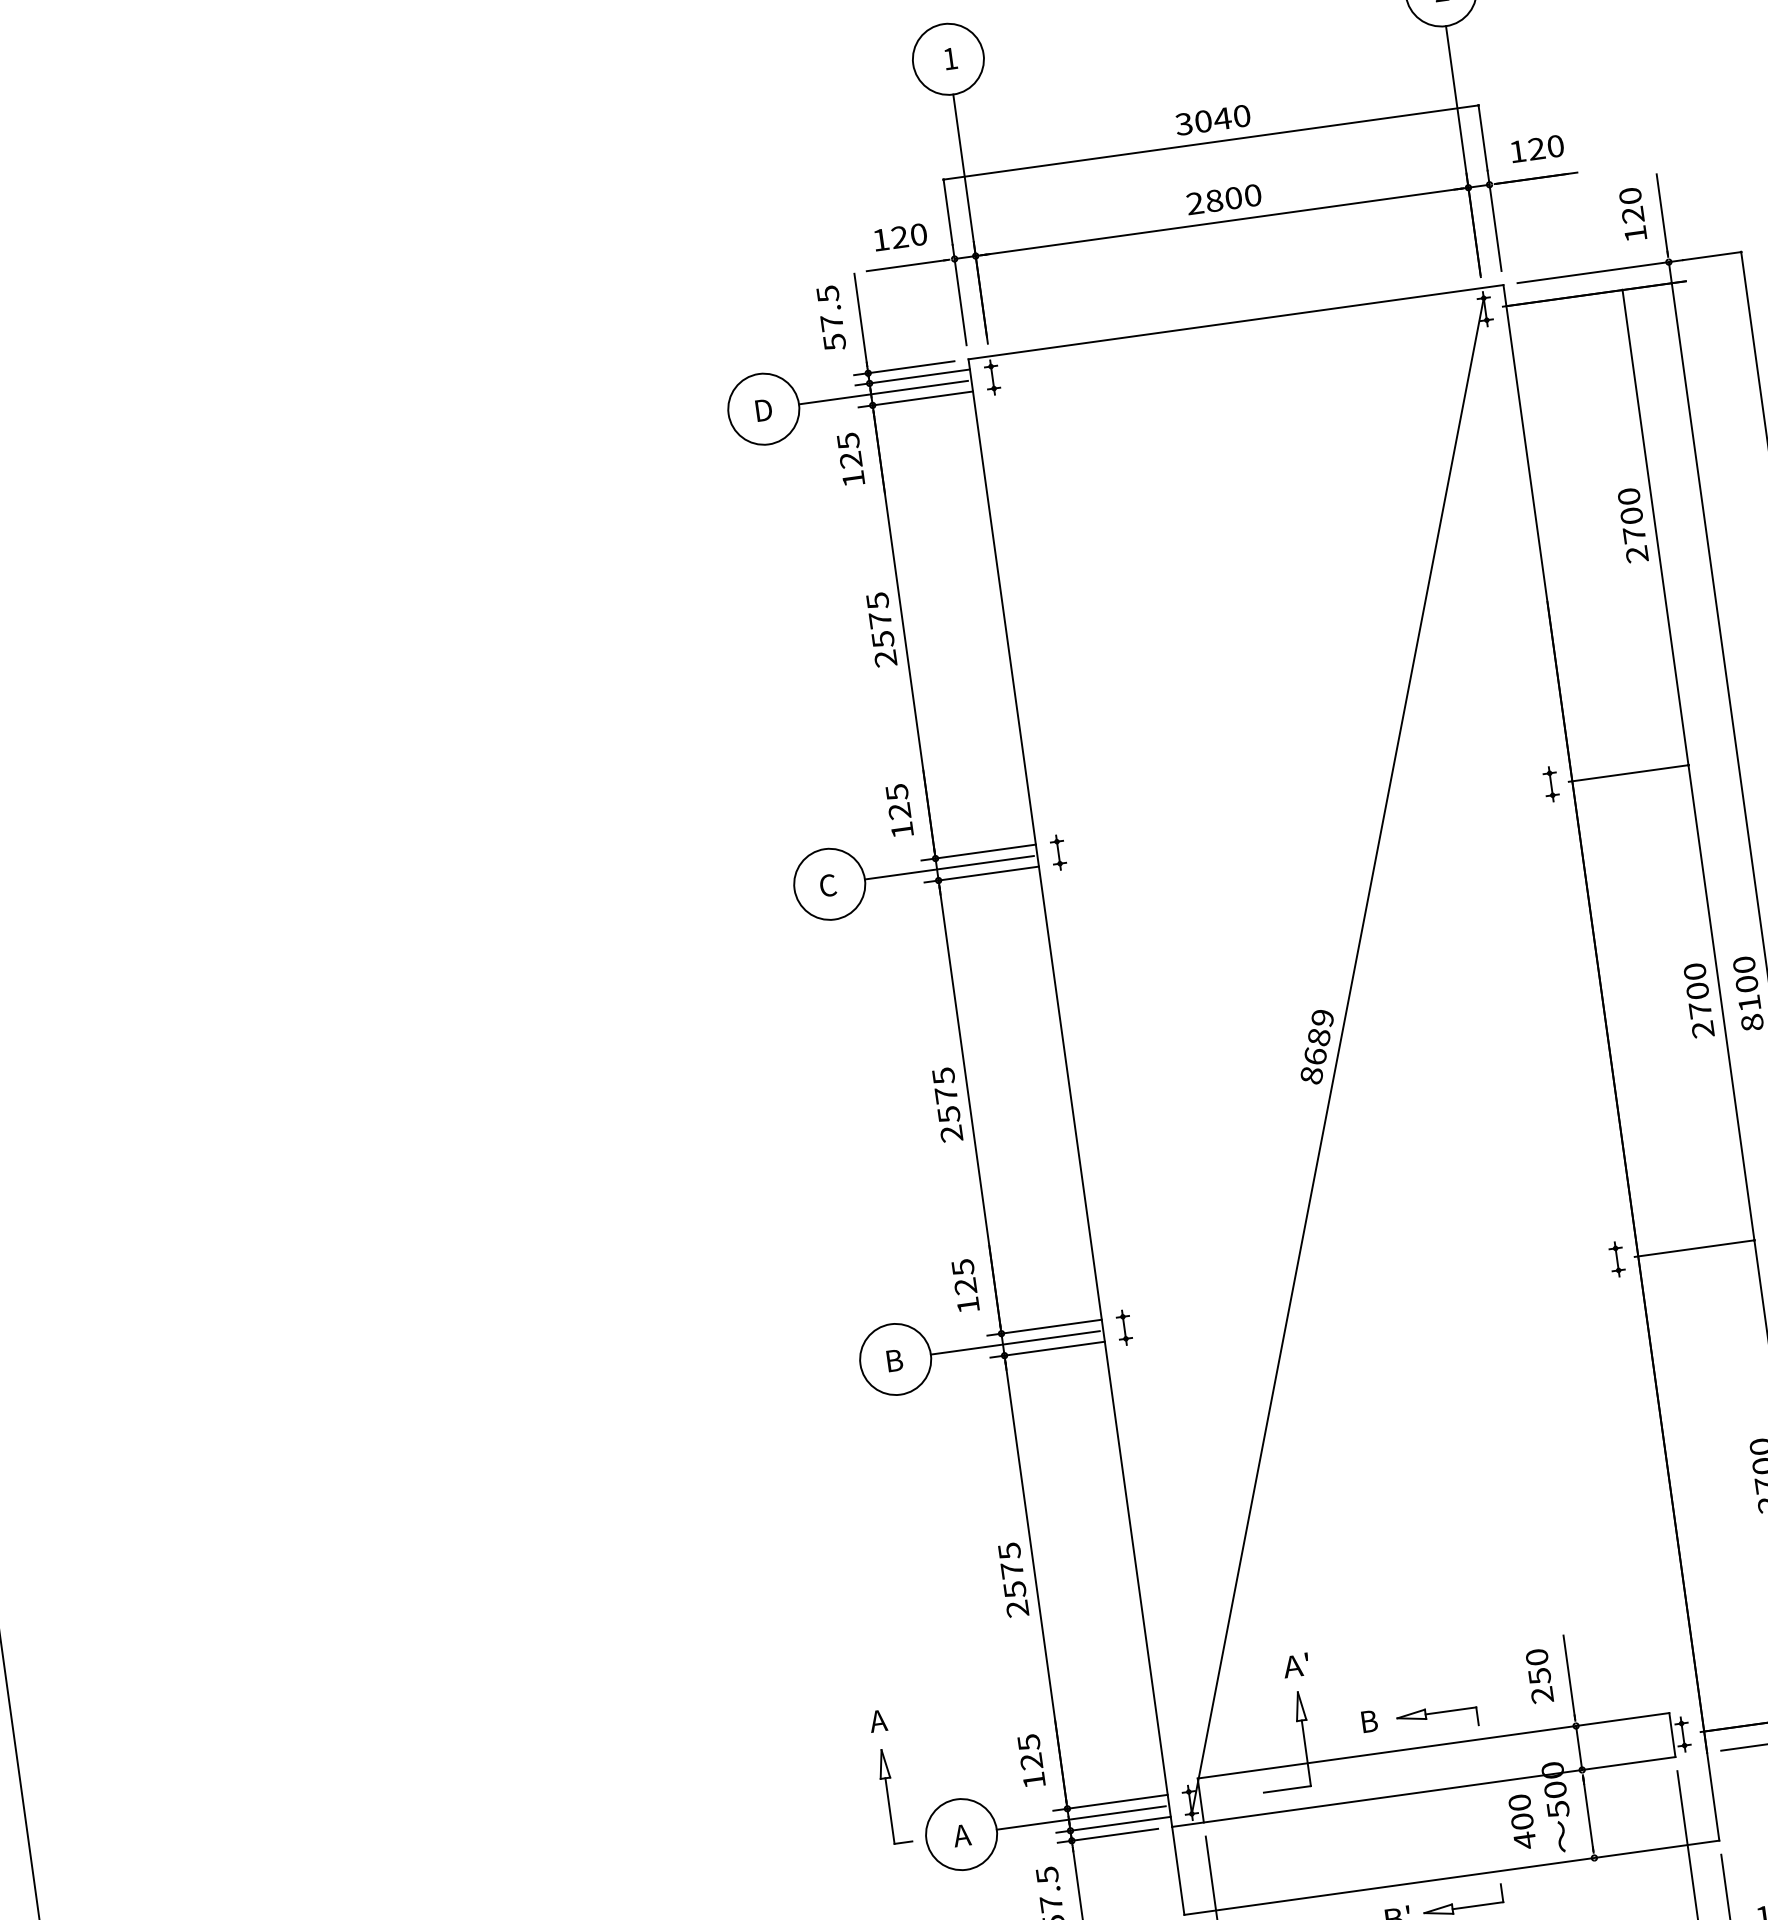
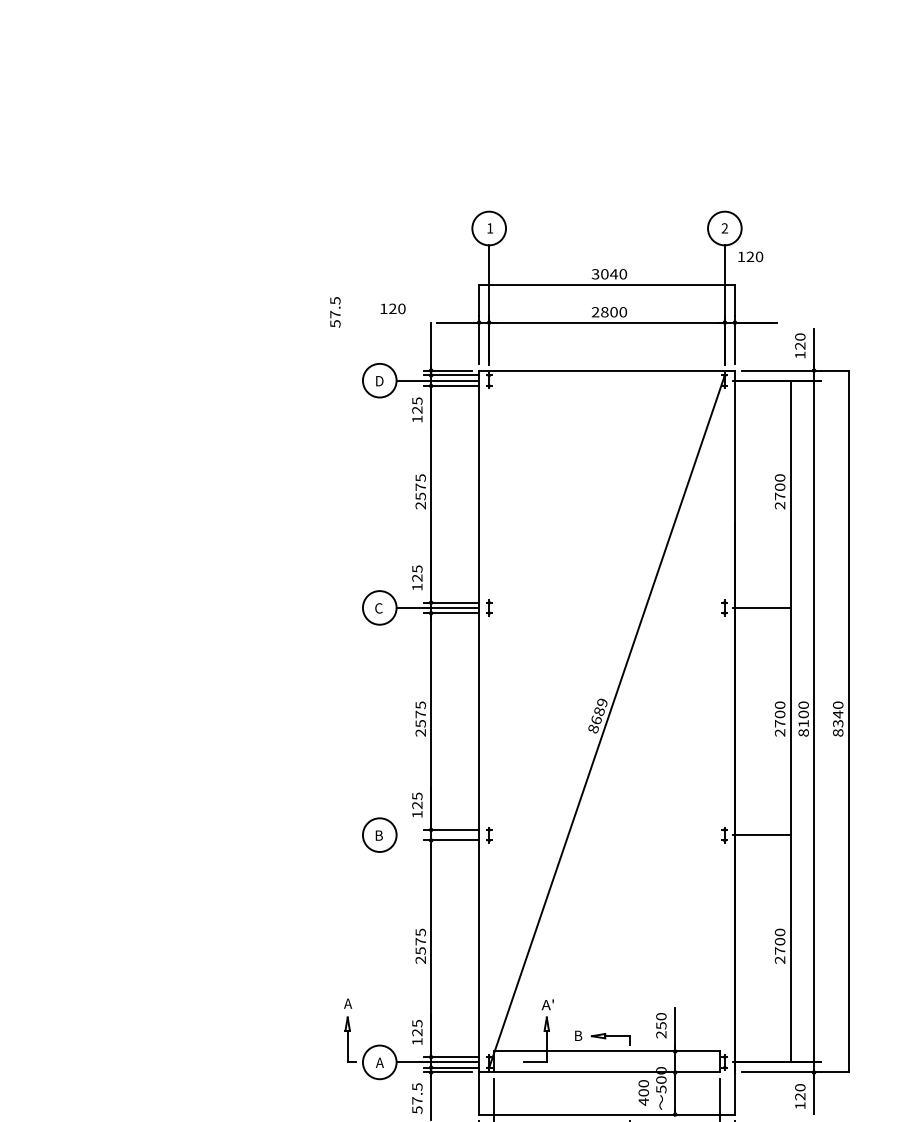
text: (1536, 148) -> (750, 256), moved
text: (899, 236) -> (392, 308), moved
text: (831, 318) -> (335, 312), moved
line: (1014, 1343) -> (436, 835), removed

